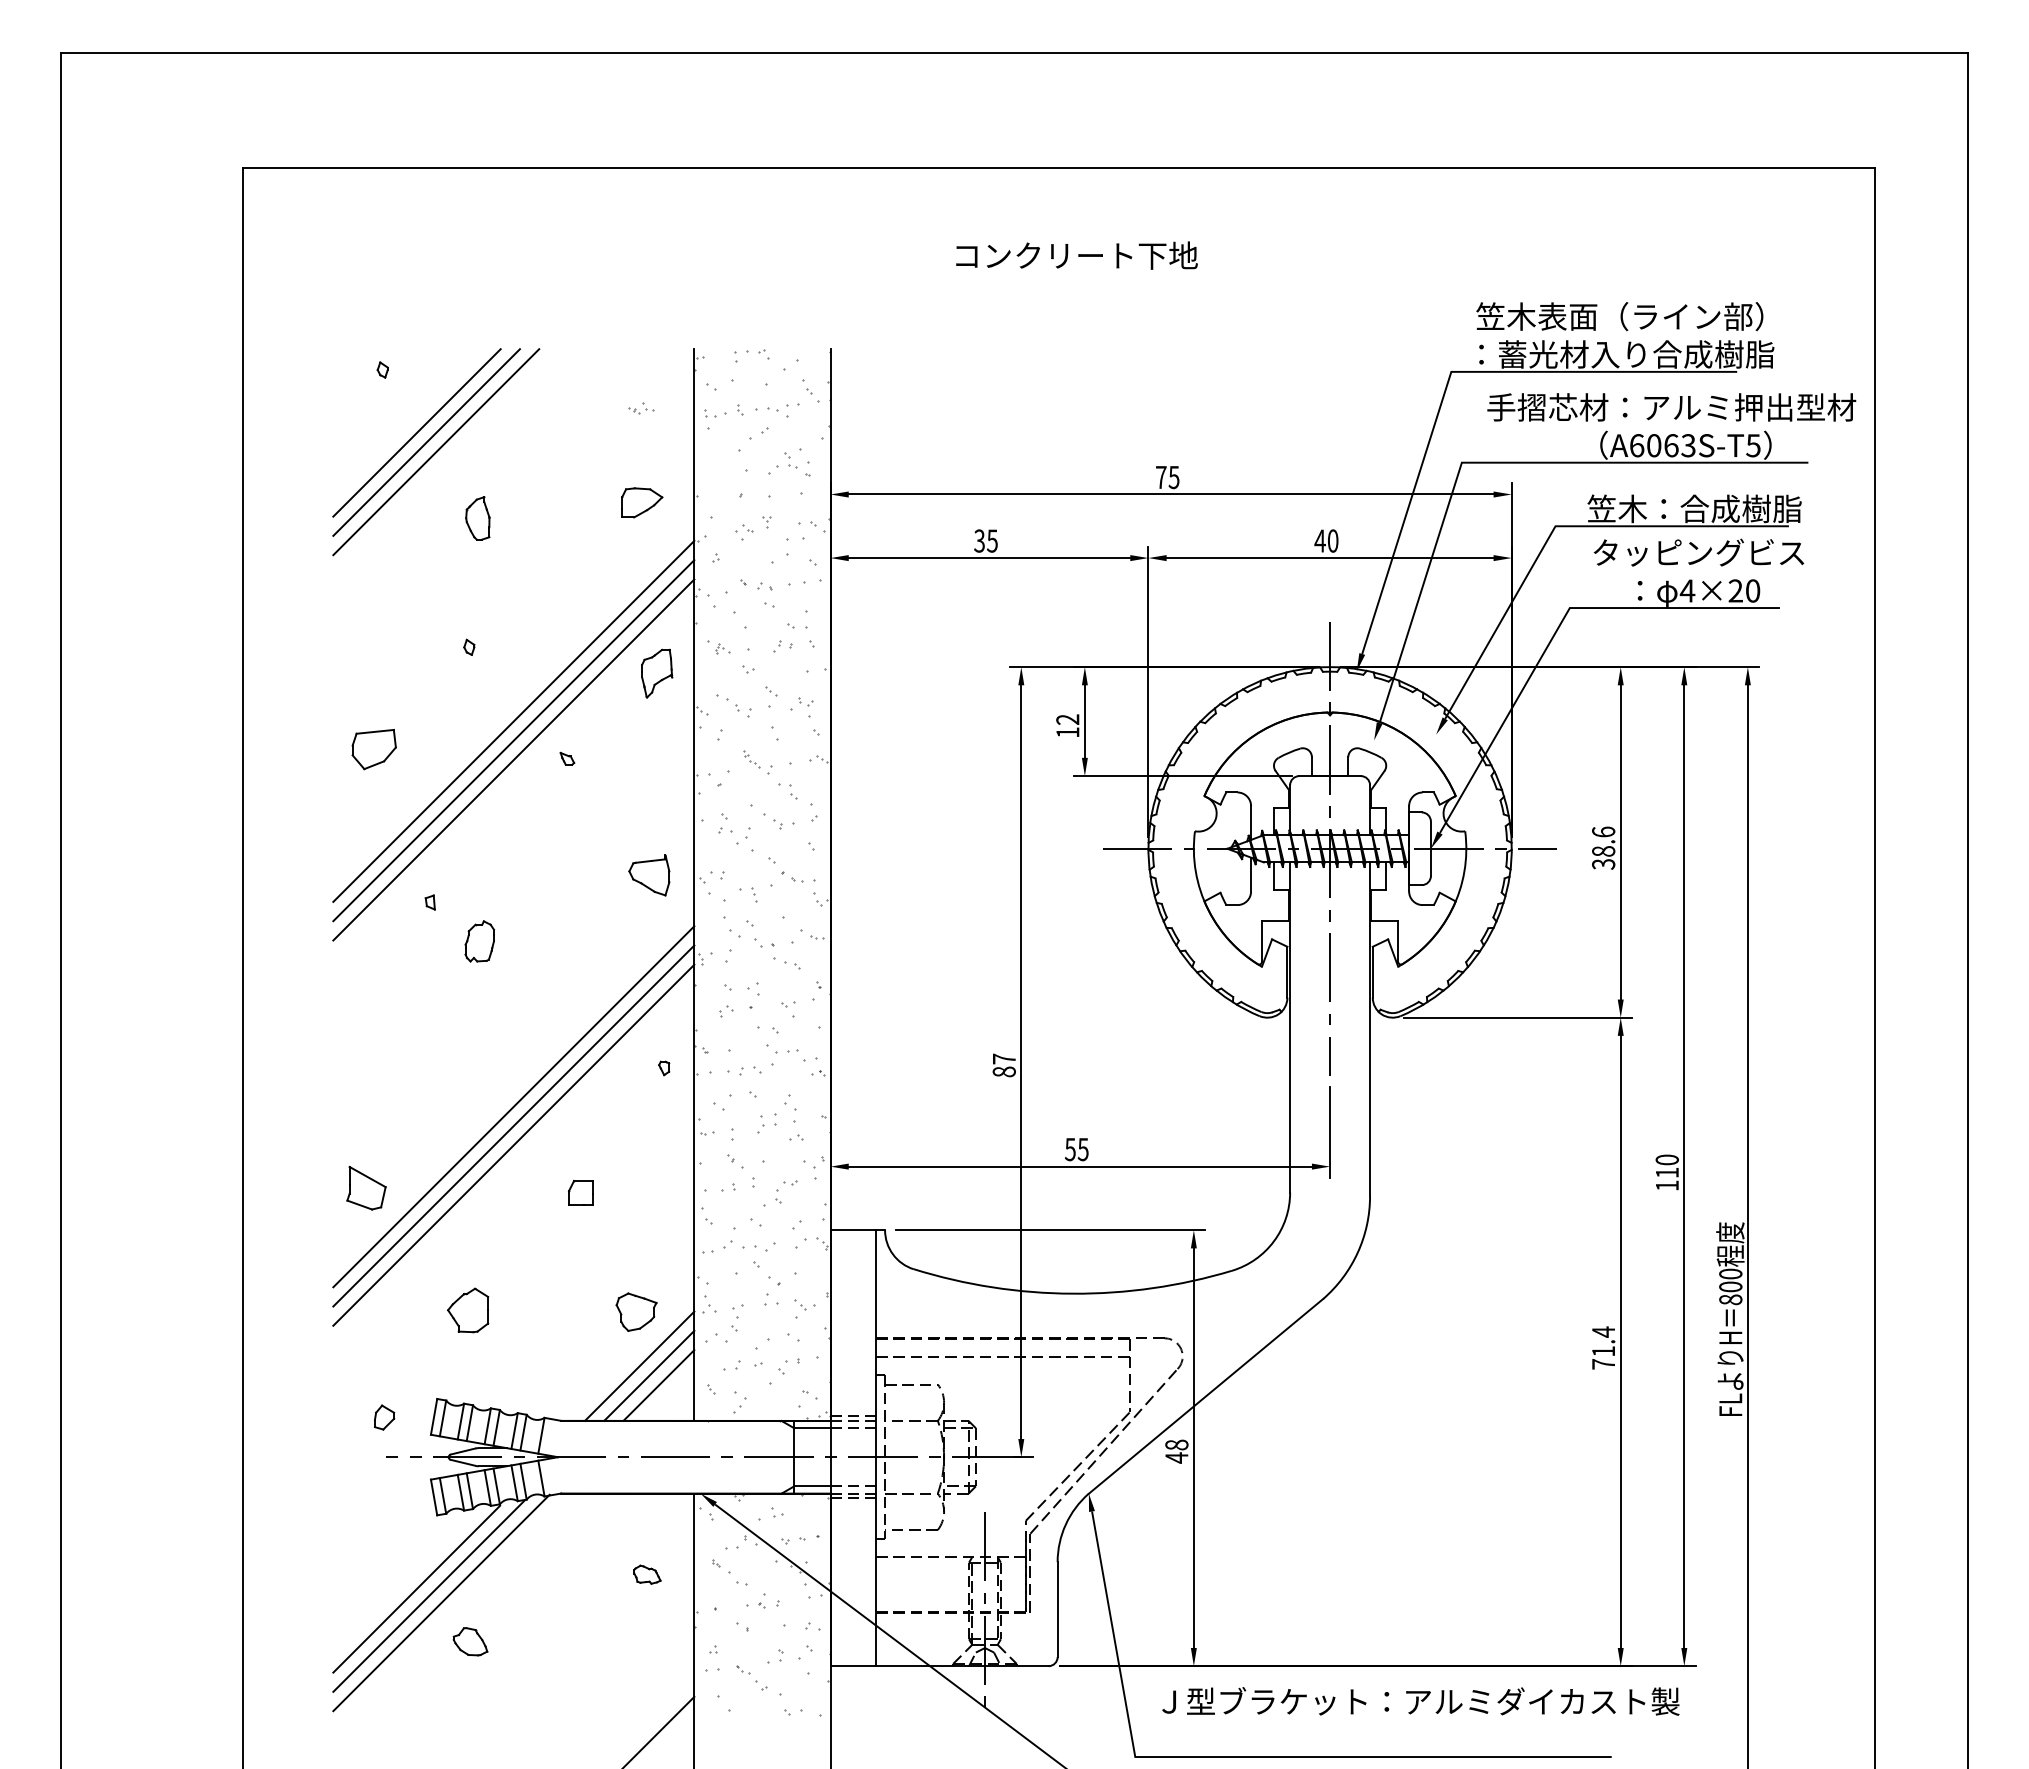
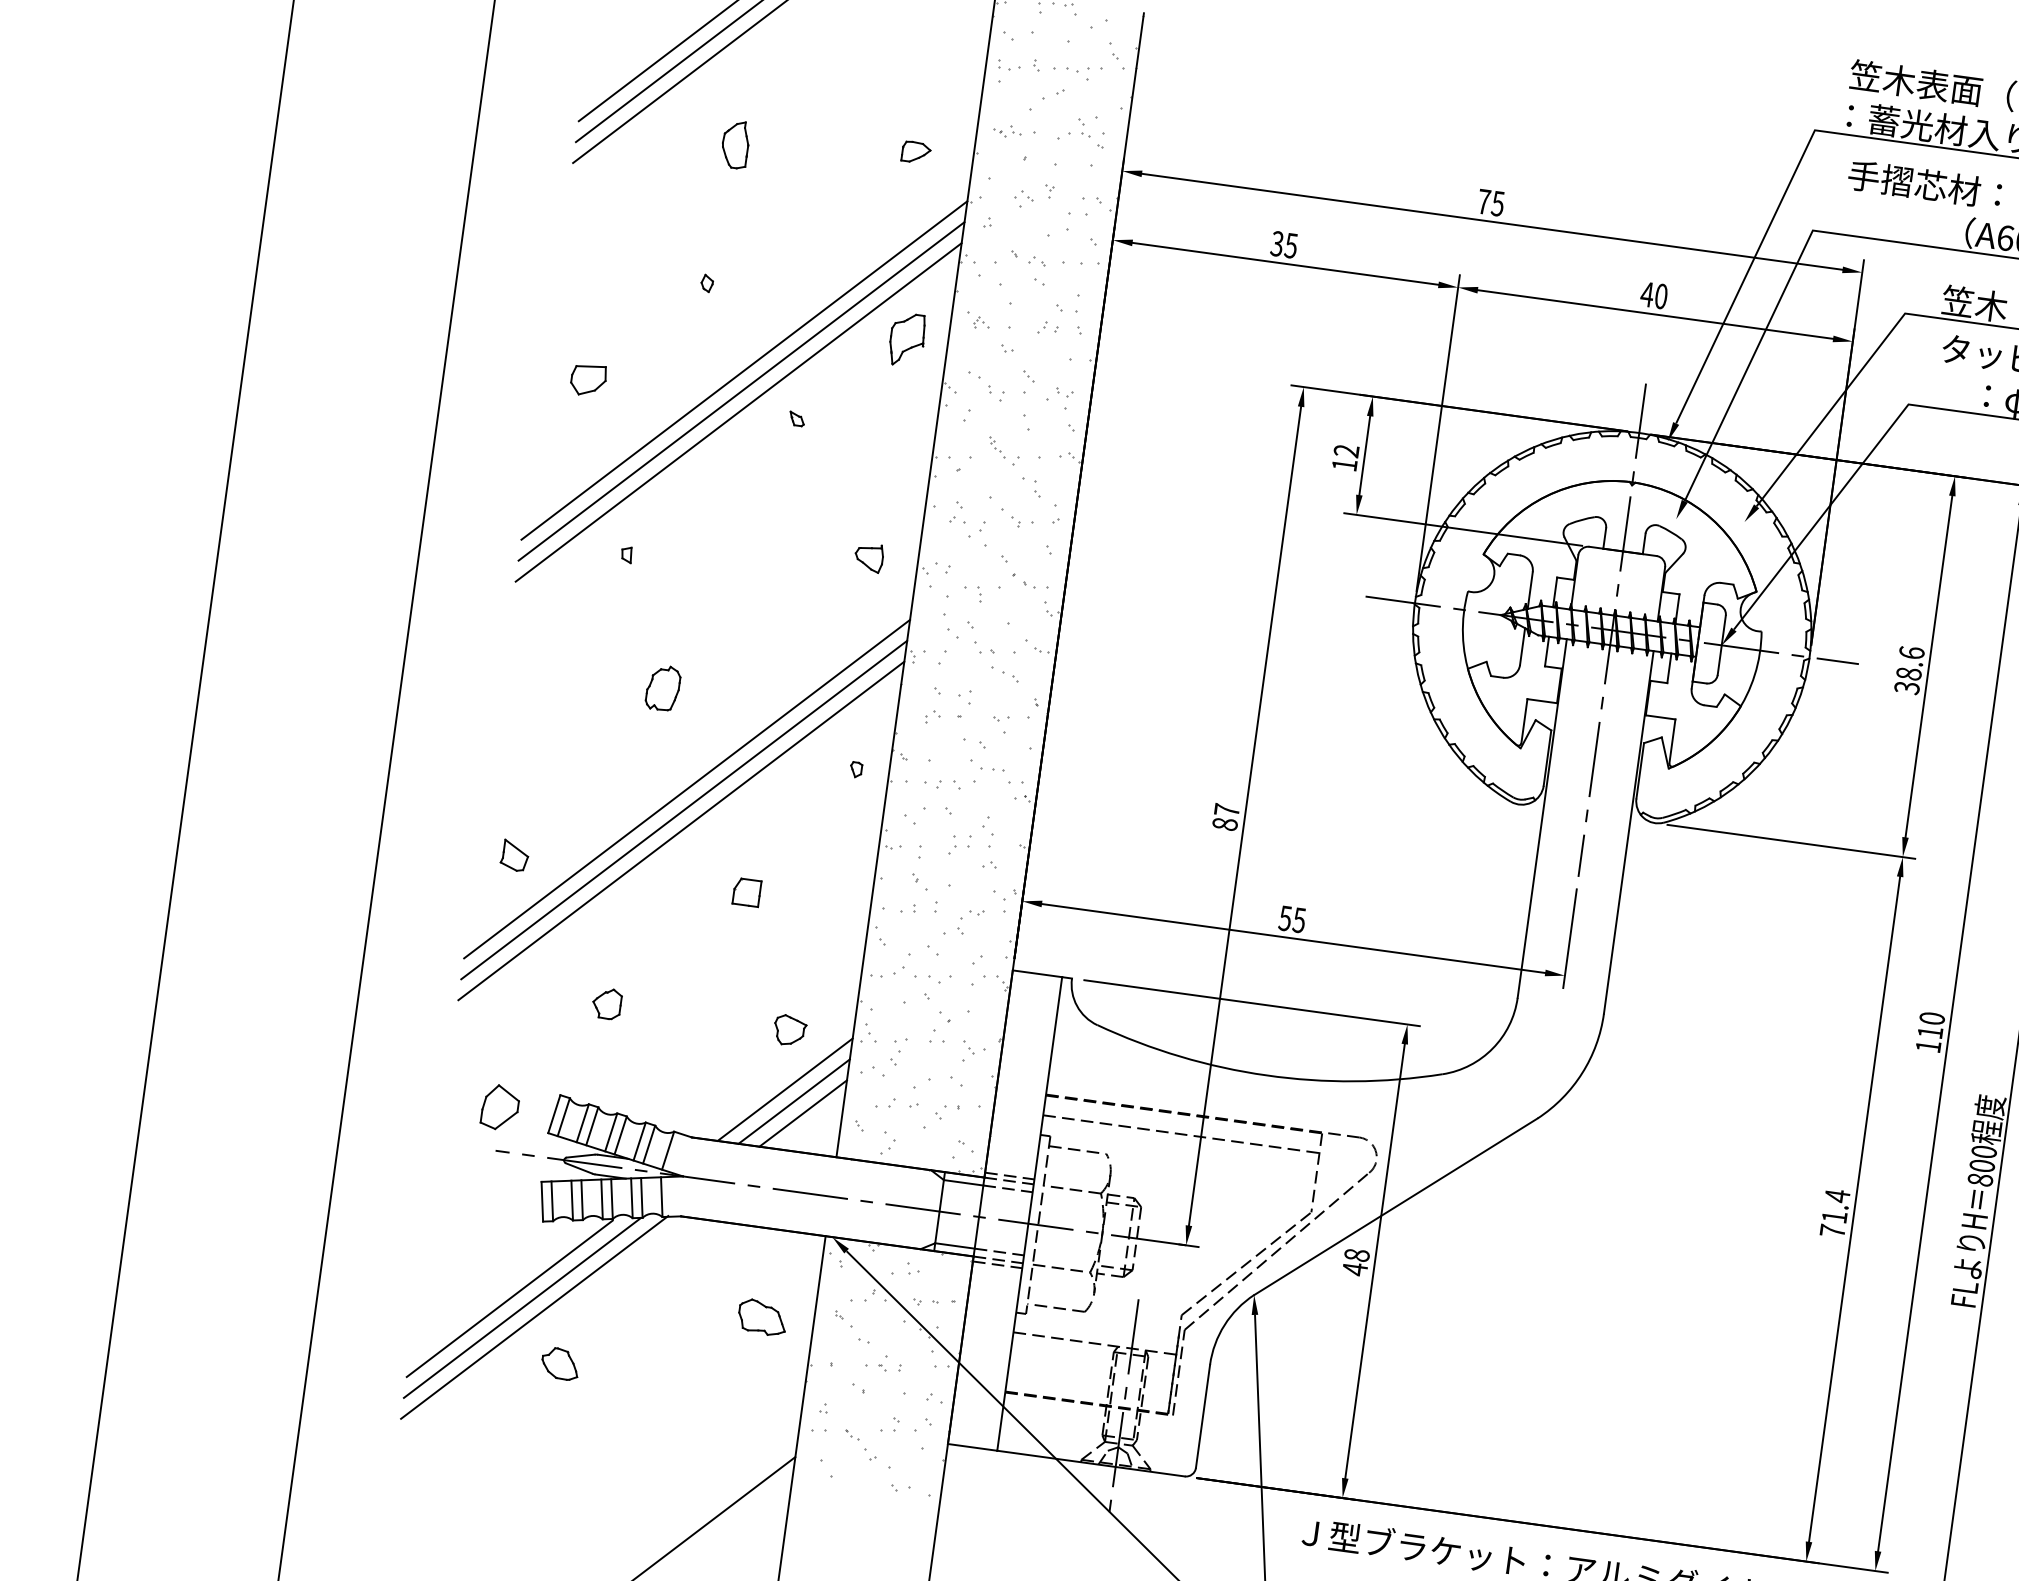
part: (641, 408) -> (1008, 131), moved
part: (641, 503) -> (915, 152), size x0.62
part: (373, 749) -> (587, 380), size x0.71
part: (649, 874) -> (869, 557), size x0.62
part: (479, 941) -> (662, 688), moved
part: (366, 1188) -> (514, 856), size x0.62
part: (467, 1310) -> (606, 1003), size x0.62
part: (636, 1311) -> (789, 1029), size x0.71
part: (384, 1417) -> (500, 1107), size x1.67
part: (647, 1574) -> (762, 1317), size x1.67

